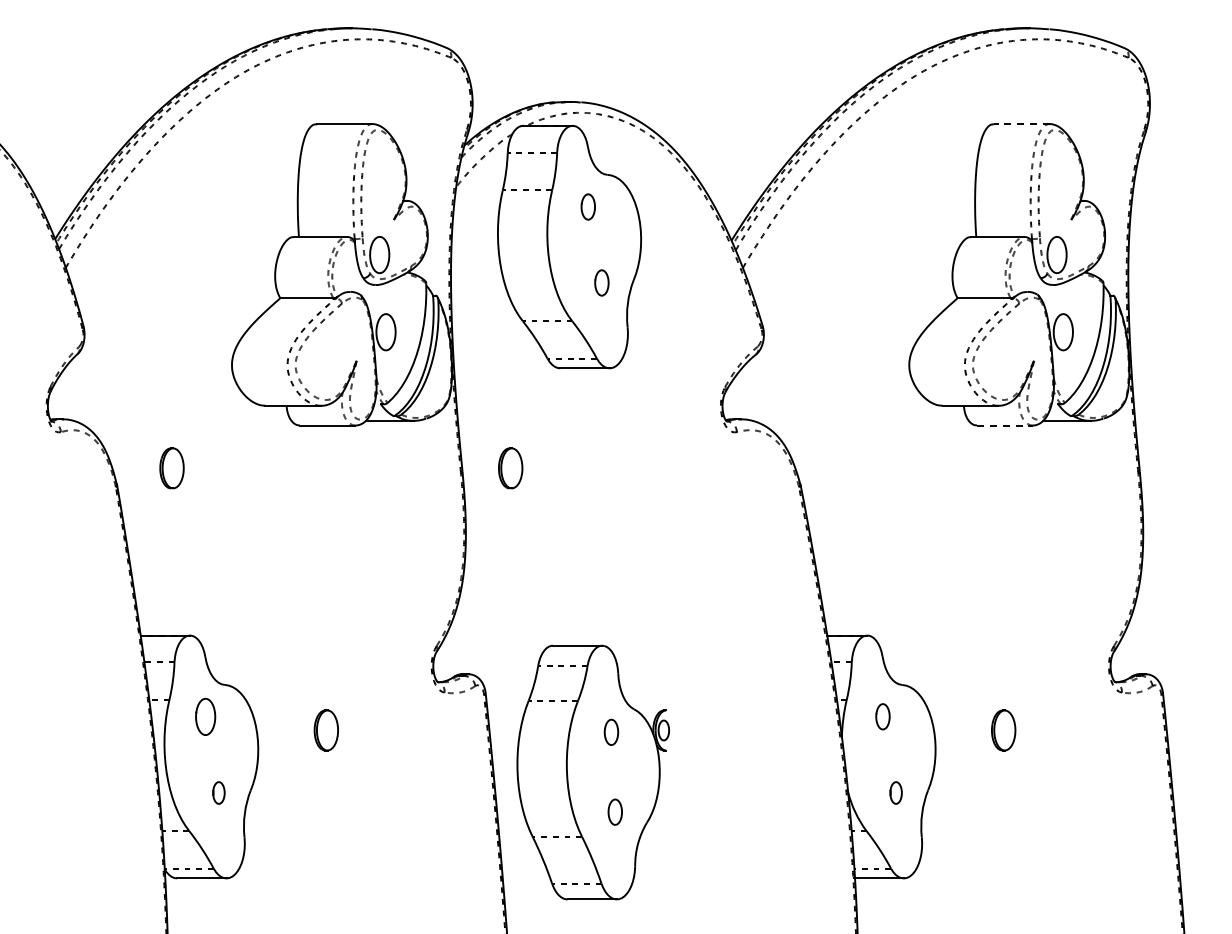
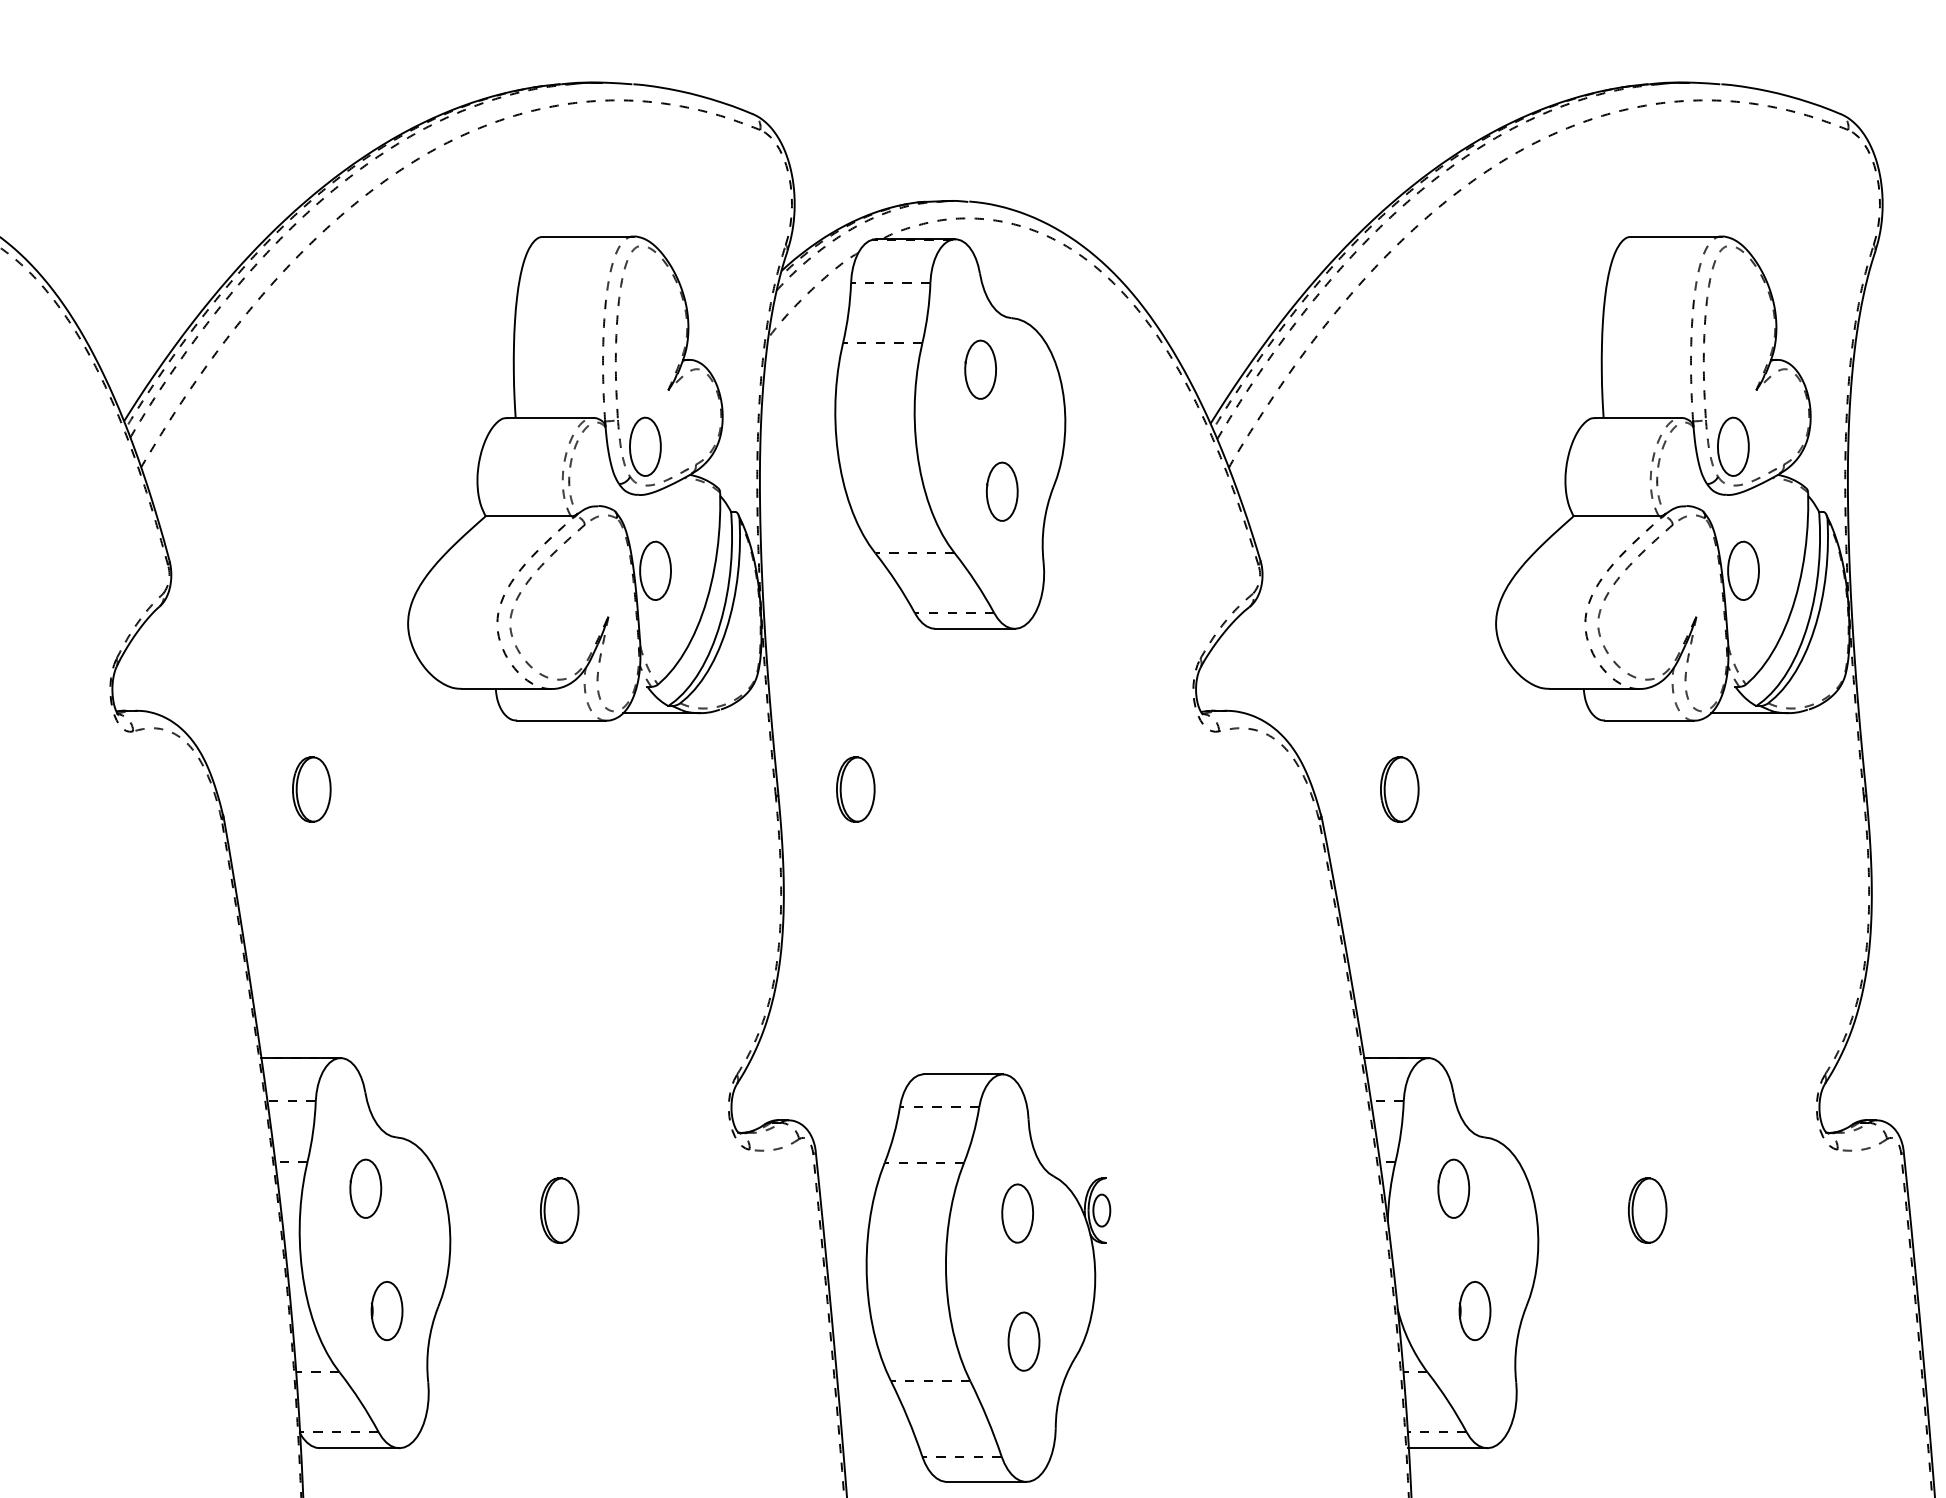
line: (1022, 124) -> (1677, 237), dashed -> solid
part: (587, 206) -> (979, 368), size x1.43
part: (601, 282) -> (1001, 490), size x1.43
line: (1004, 425) -> (1648, 720), dashed -> solid
part: (848, 468) -> (1398, 789), added
part: (882, 716) -> (1453, 1188), size x1.43
part: (611, 732) -> (1017, 1213), size x1.43
part: (218, 792) -> (386, 1310), size x1.67
part: (895, 792) -> (1473, 1310), size x1.67
part: (614, 812) -> (1022, 1342), size x1.43

